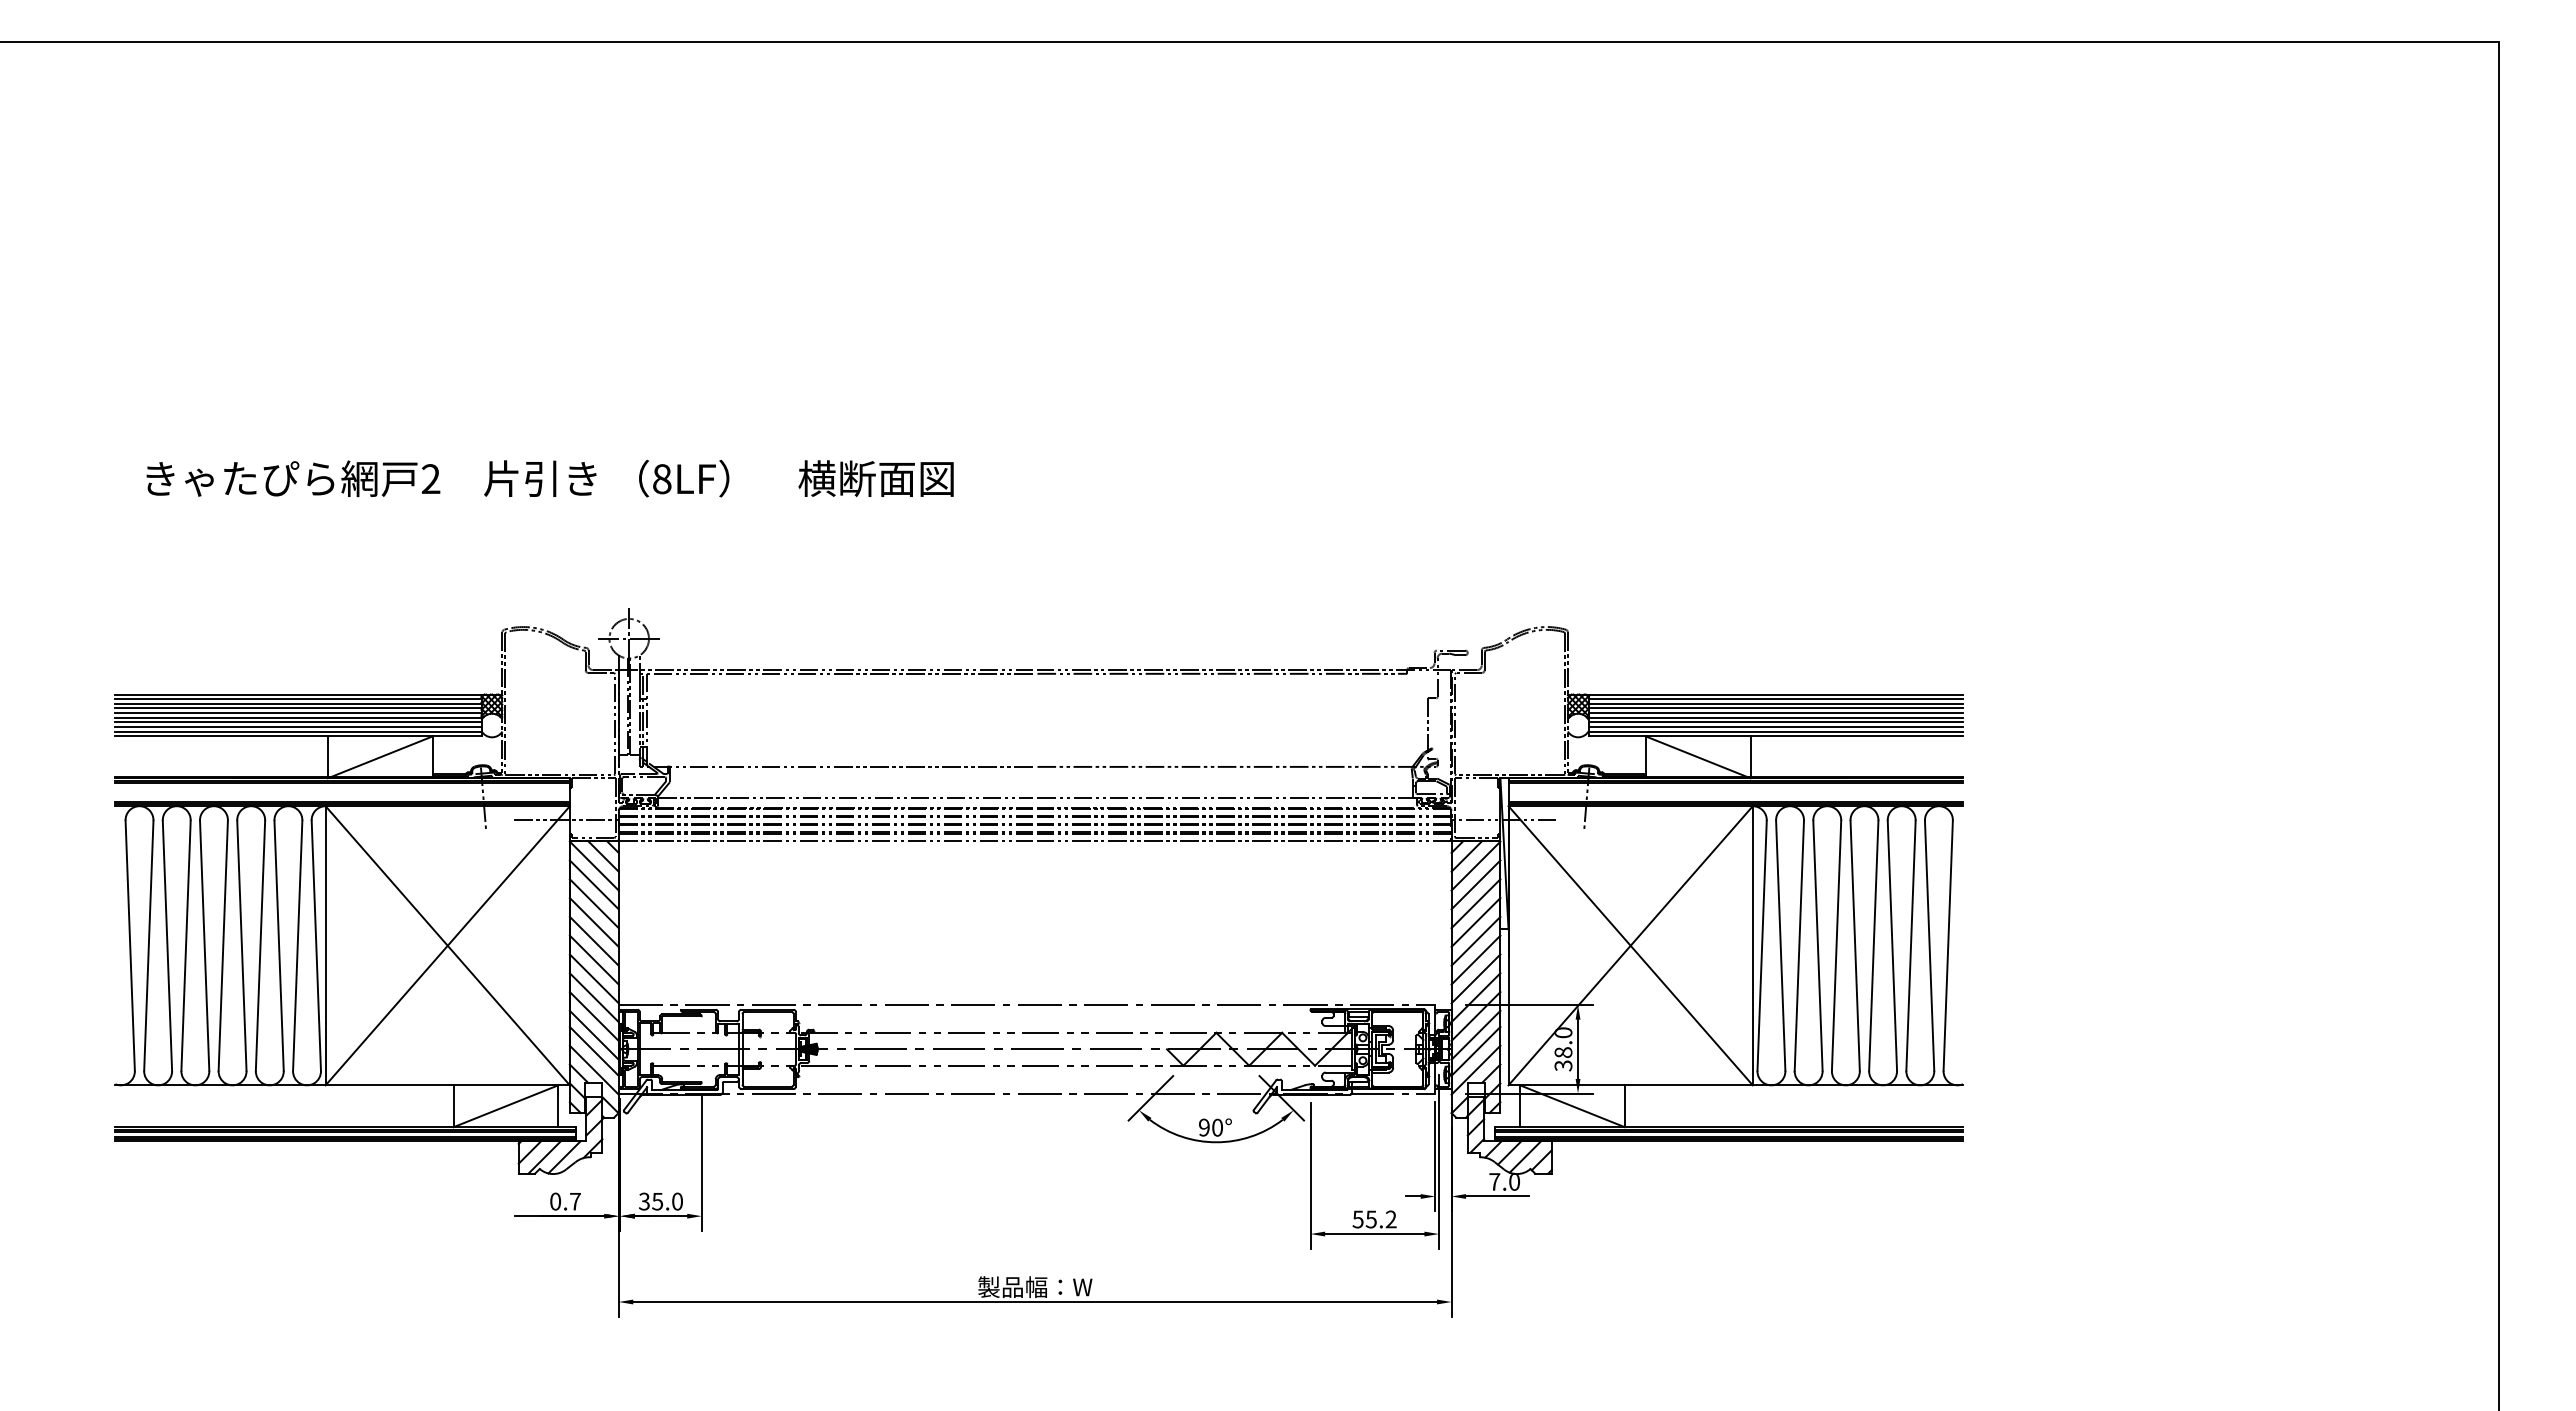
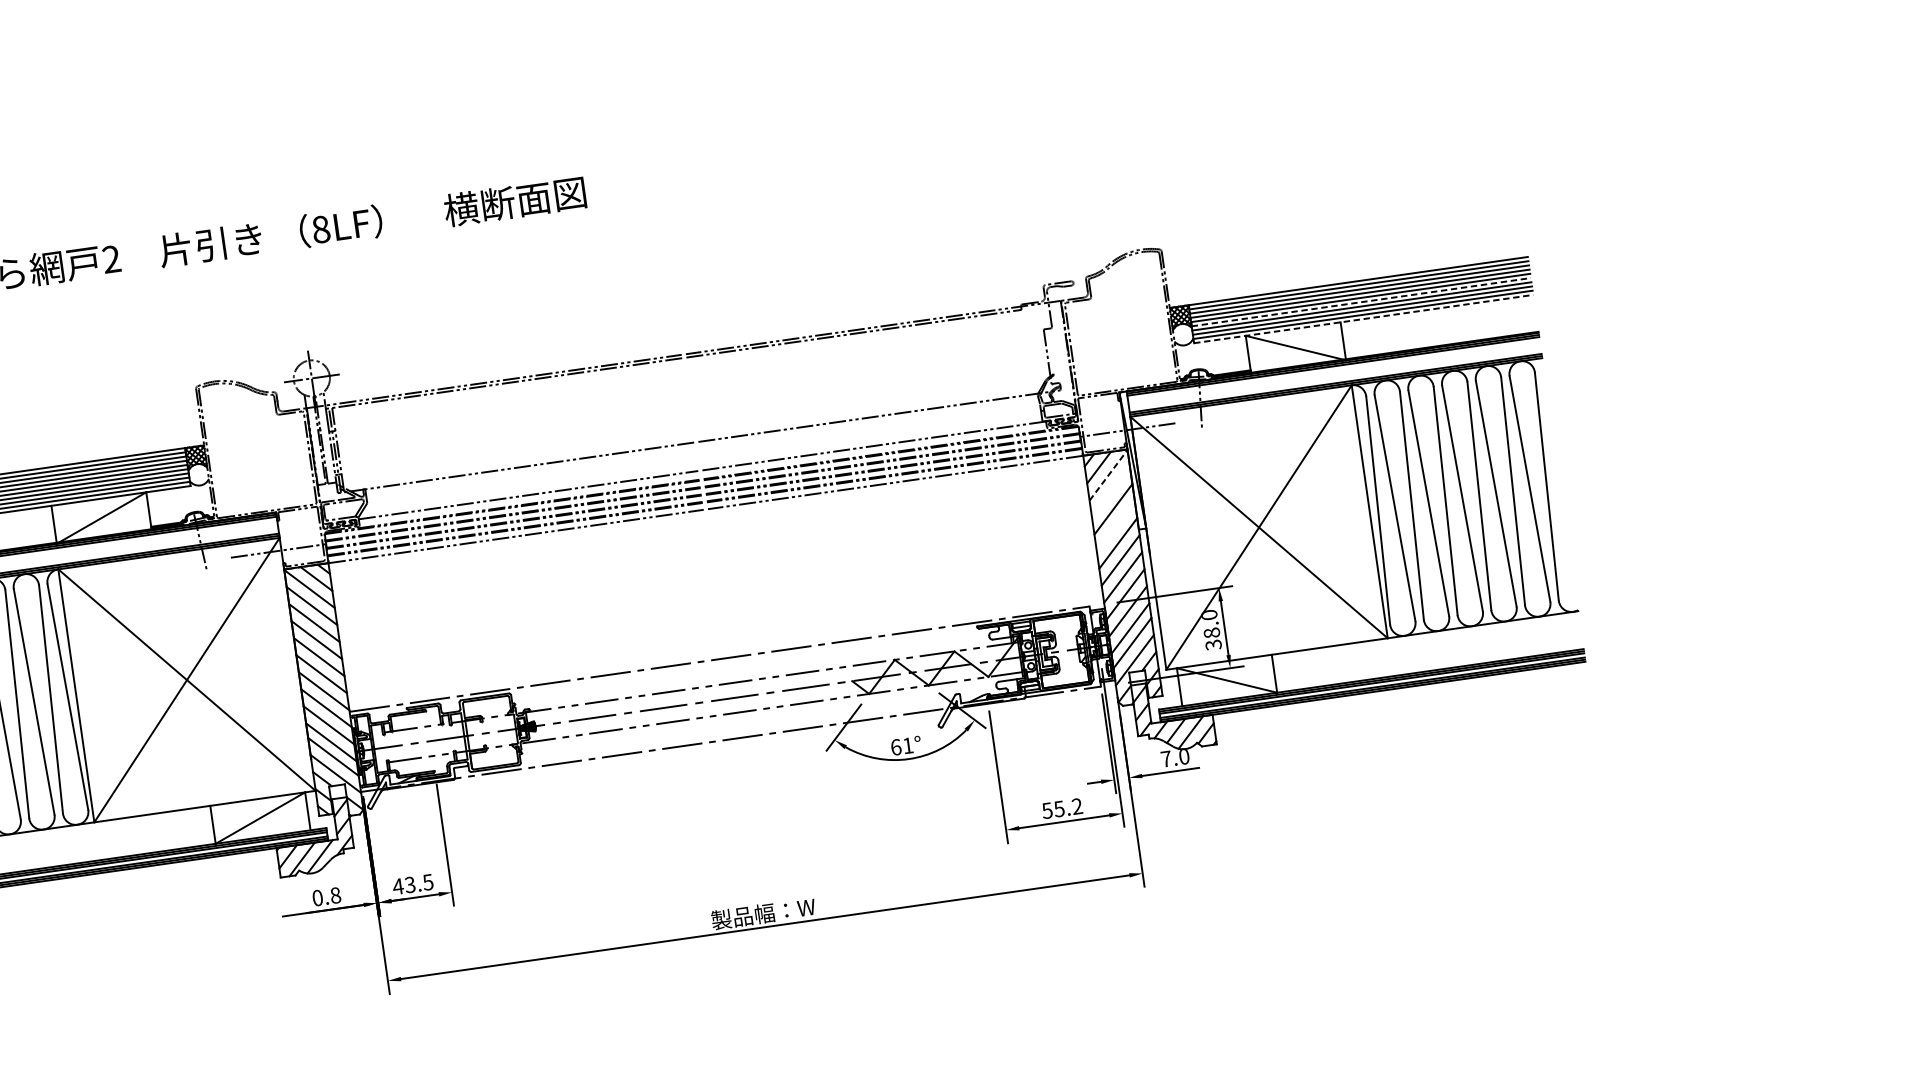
line: (1776, 717) -> (1361, 301), solid -> dashed
line: (1776, 736) -> (1364, 319), solid -> dashed
line: (1475, 866) -> (1108, 475), solid -> dashed
line: (1475, 884) -> (1110, 492), removed
line: (1475, 922) -> (1115, 526), removed
text: (1210, 1127) -> (901, 746), 90° -> 61°
text: (575, 1201) -> (335, 895), 0.7 -> 0.8
text: (660, 1201) -> (412, 884), 35.0 -> 43.5

